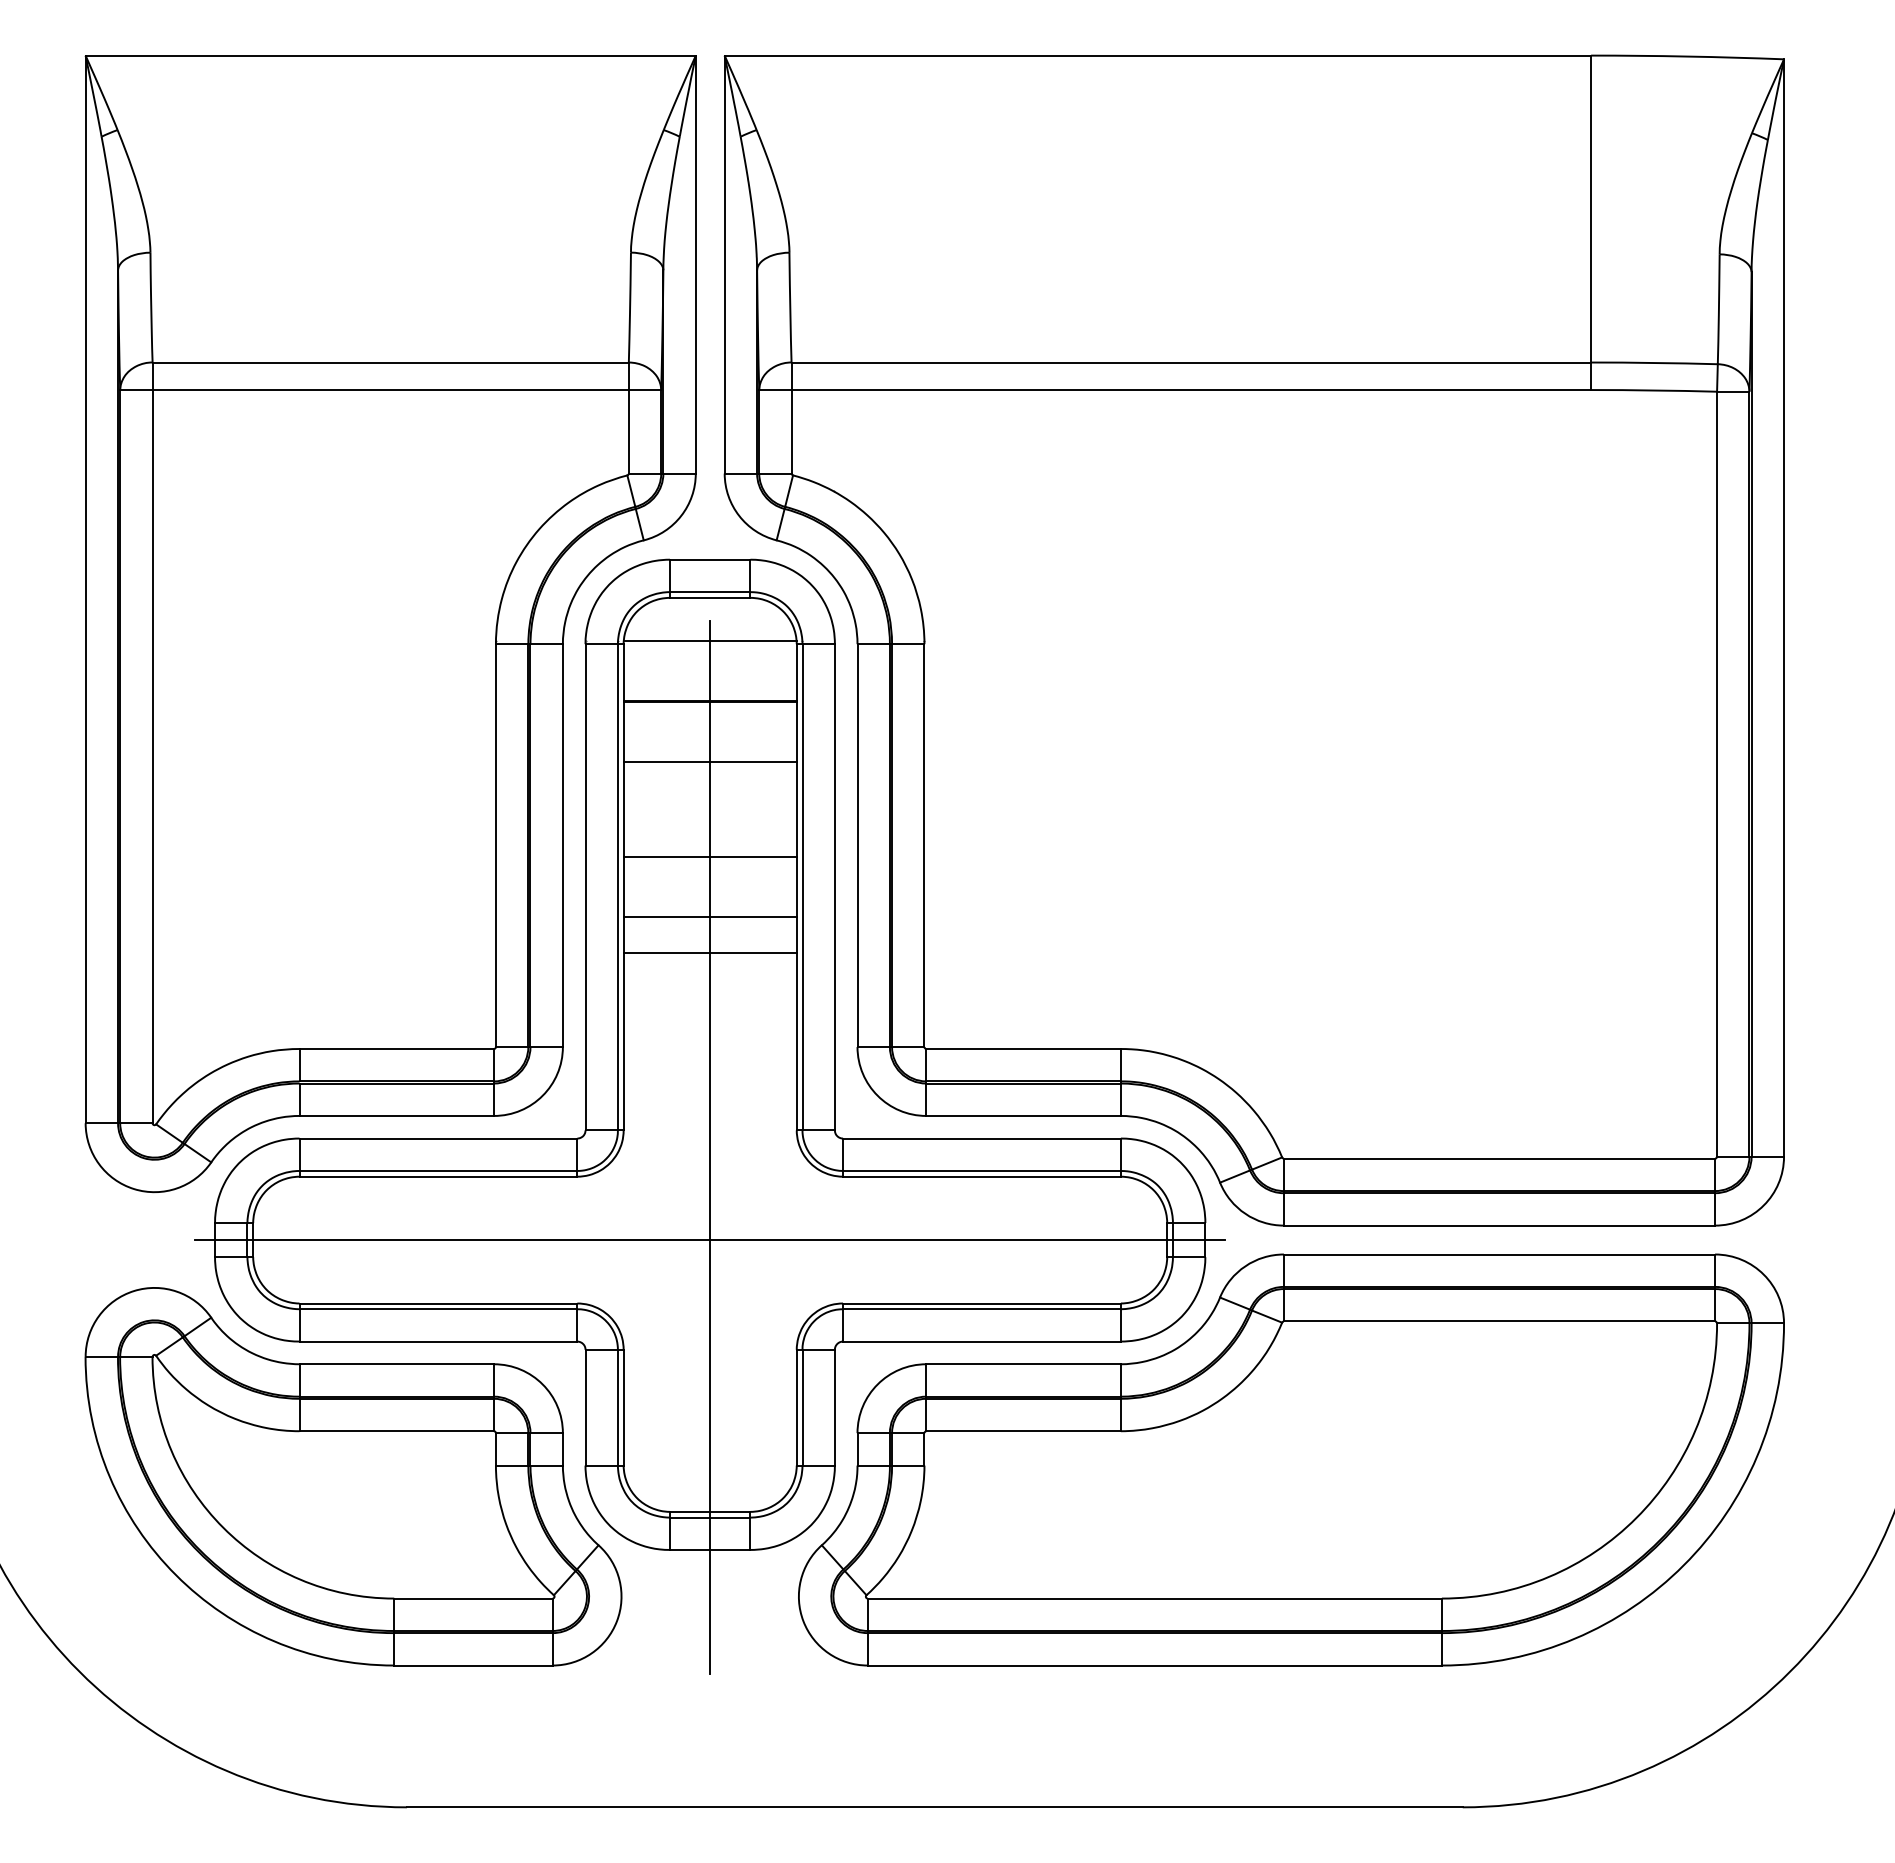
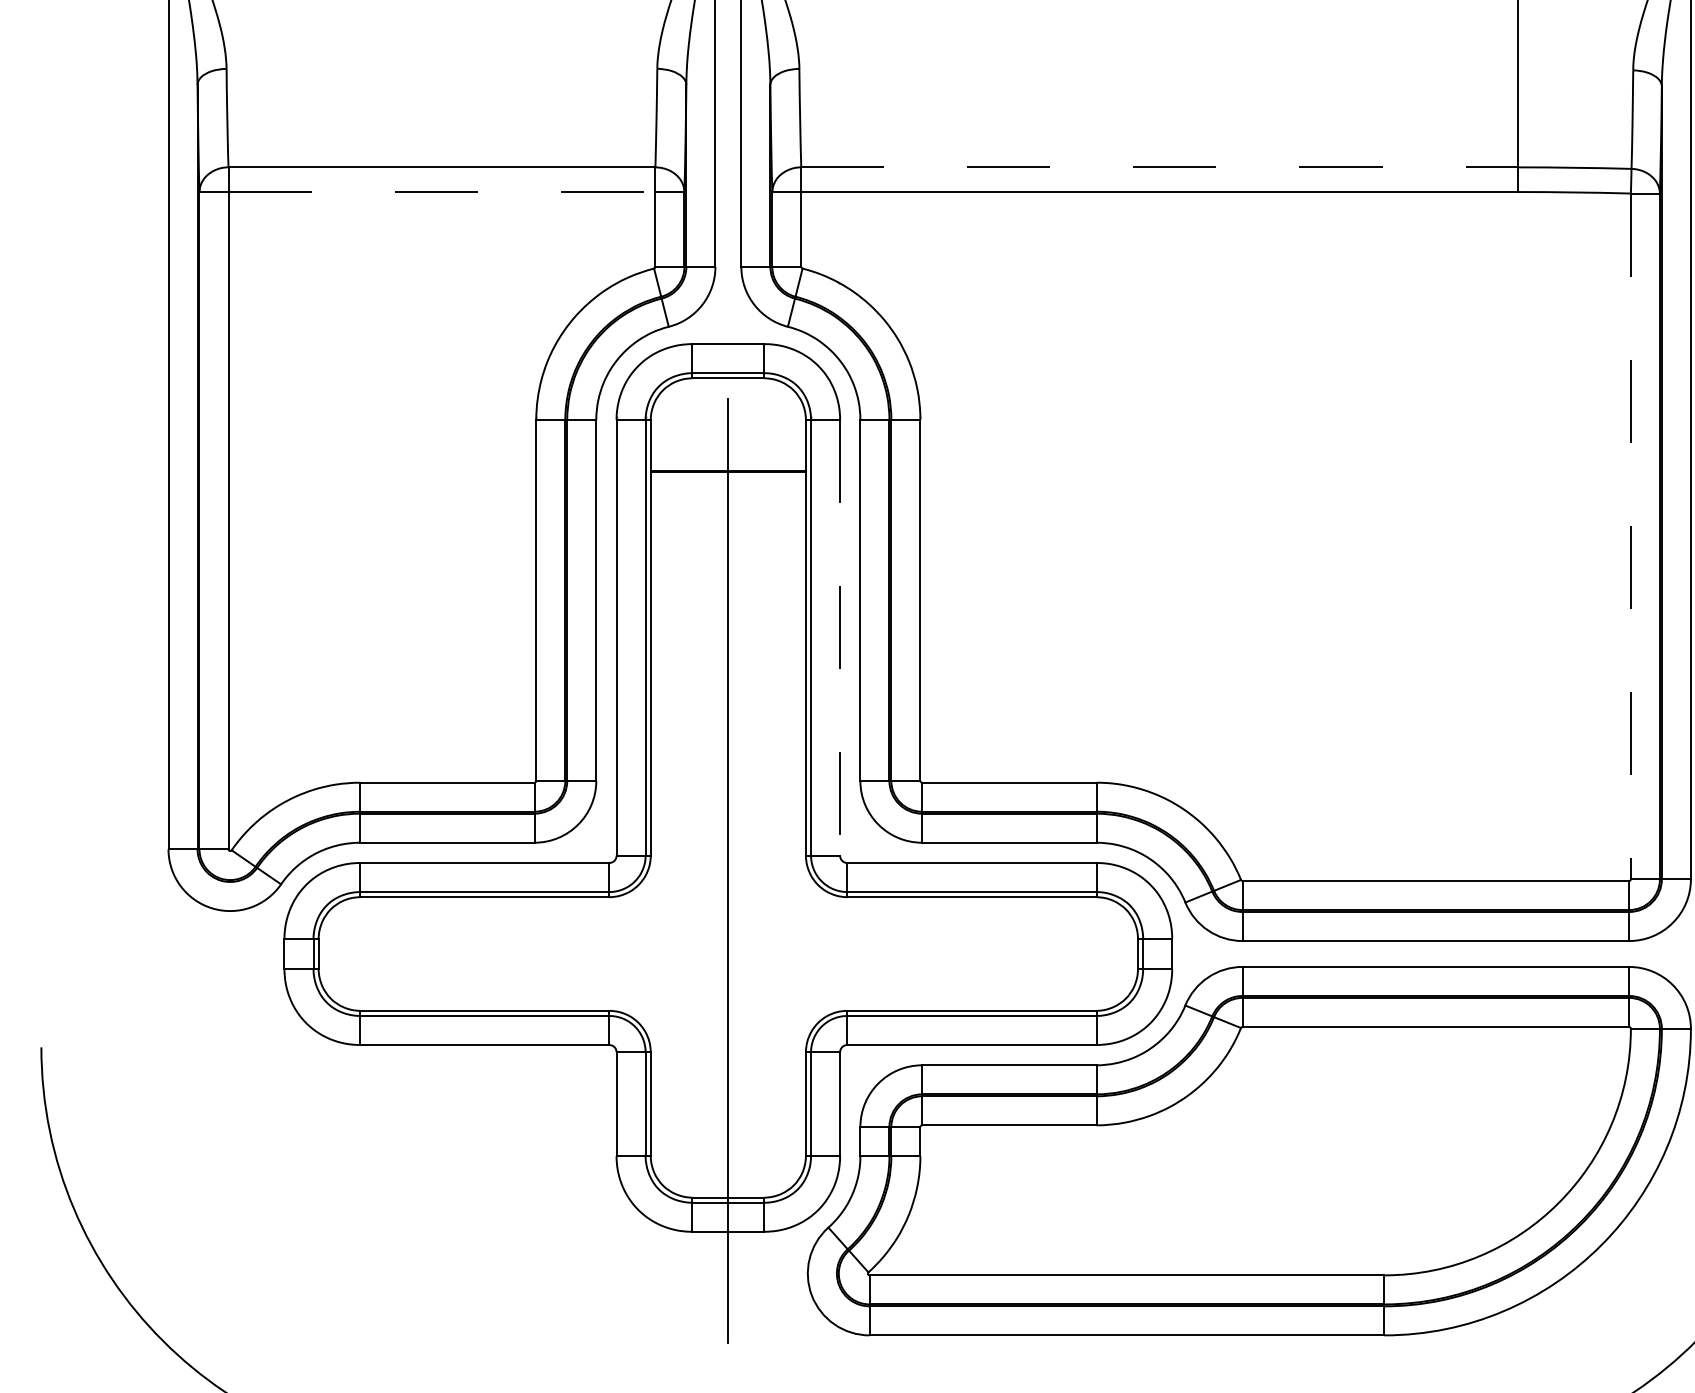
line: (1191, 362) -> (1159, 167), solid -> dashed
line: (391, 390) -> (442, 192), solid -> dashed
line: (709, 641) -> (727, 417), removed
line: (709, 762) -> (727, 525), removed
line: (1717, 774) -> (1631, 536), solid -> dashed
line: (709, 857) -> (727, 611), removed
line: (834, 887) -> (839, 637), solid -> dashed
line: (709, 917) -> (727, 664), removed
line: (709, 952) -> (727, 696), removed
line: (710, 1240) -> (728, 954), removed
part: (353, 1476) -> (408, 1165), removed

